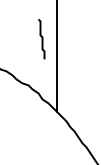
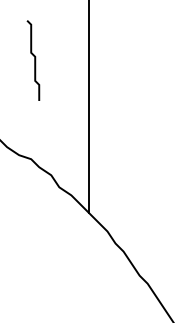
line: (41, 39) -> (33, 61), moved

